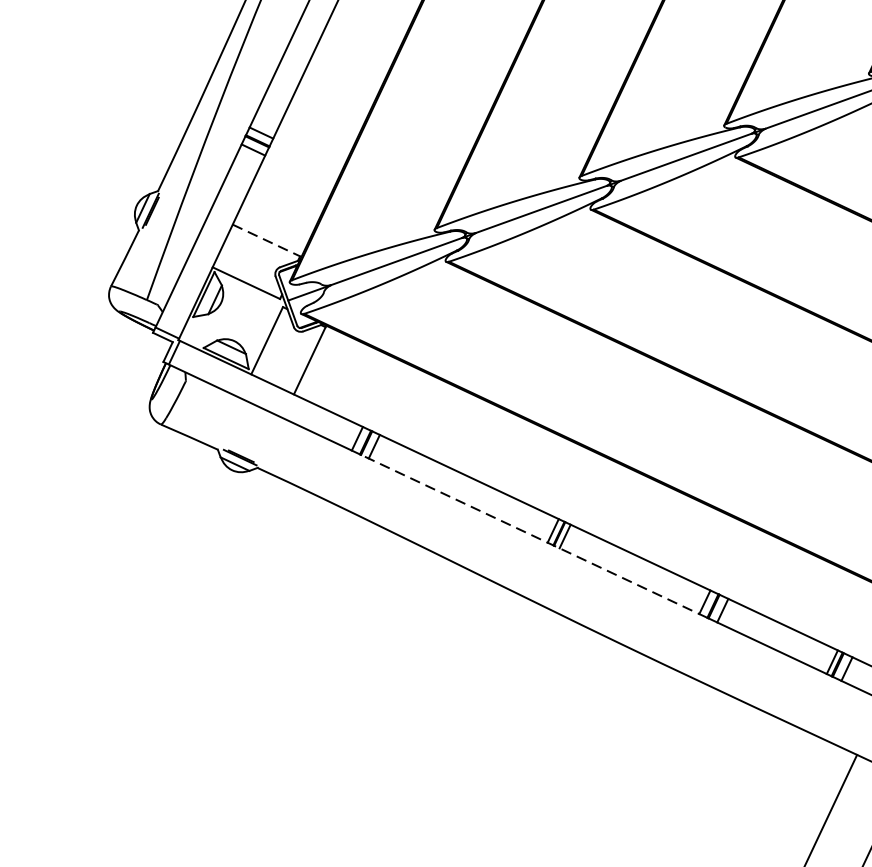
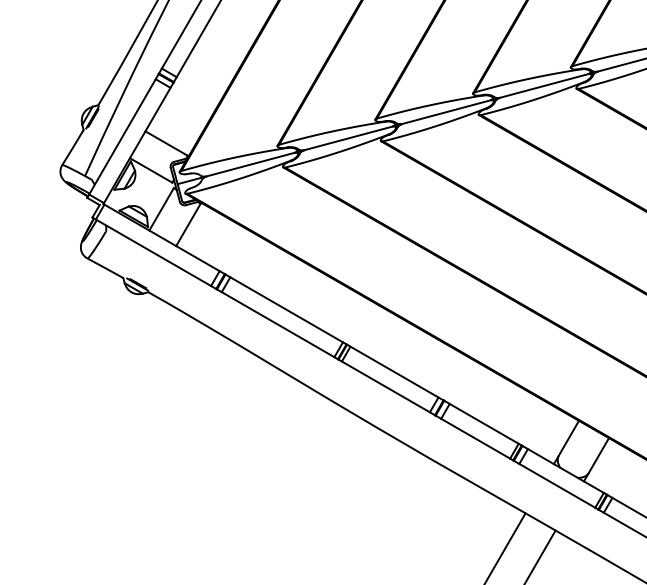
line: (266, 240) -> (166, 143), dashed -> solid
line: (533, 536) -> (325, 352), dashed -> solid

